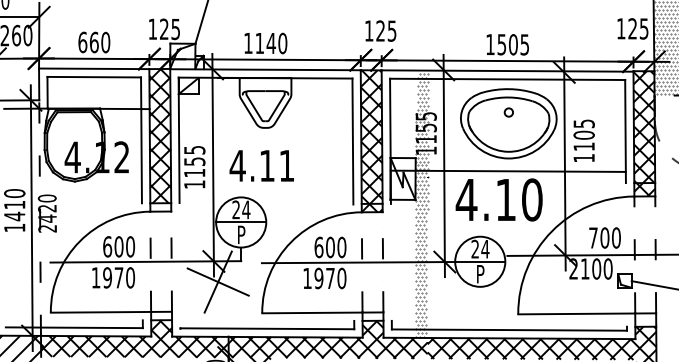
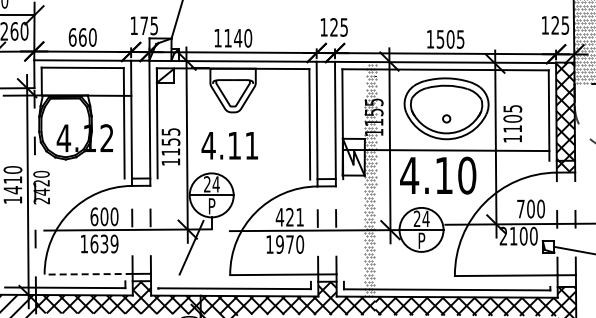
text: (163, 28) -> (143, 25), 125 -> 175
circle: (508, 112) -> (446, 118), moved
hatch: (160, 135) -> (140, 119), removed
hatch: (370, 140) -> (325, 123), removed
text: (329, 247) -> (289, 217), 600 -> 421
text: (119, 277) -> (104, 243), 1970 -> 1639
line: (218, 281) -> (191, 247), removed
line: (100, 312) -> (88, 274), solid -> dashed

